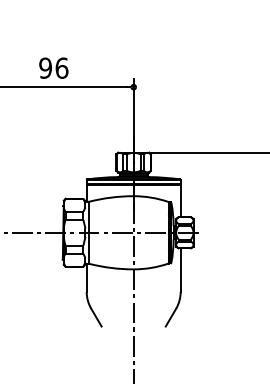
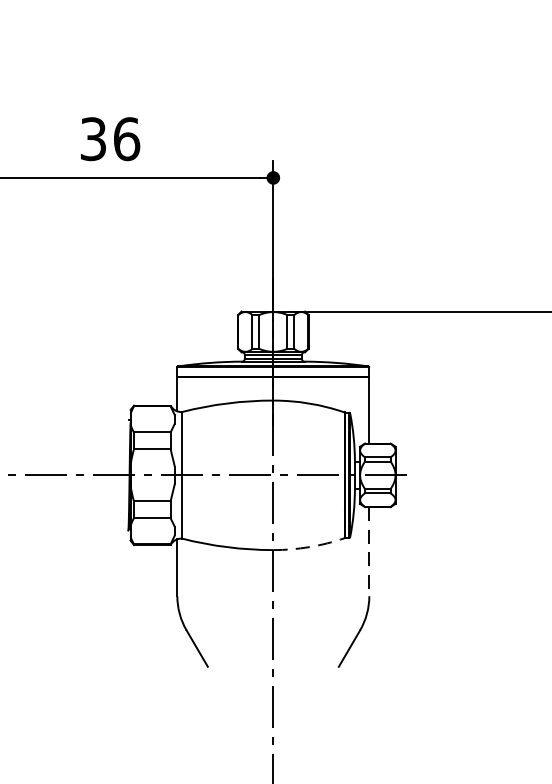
text: (45, 67) -> (93, 137), 96 -> 36
arc: (151, 267) -> (309, 546), solid -> dashed
line: (180, 270) -> (368, 552), solid -> dashed

